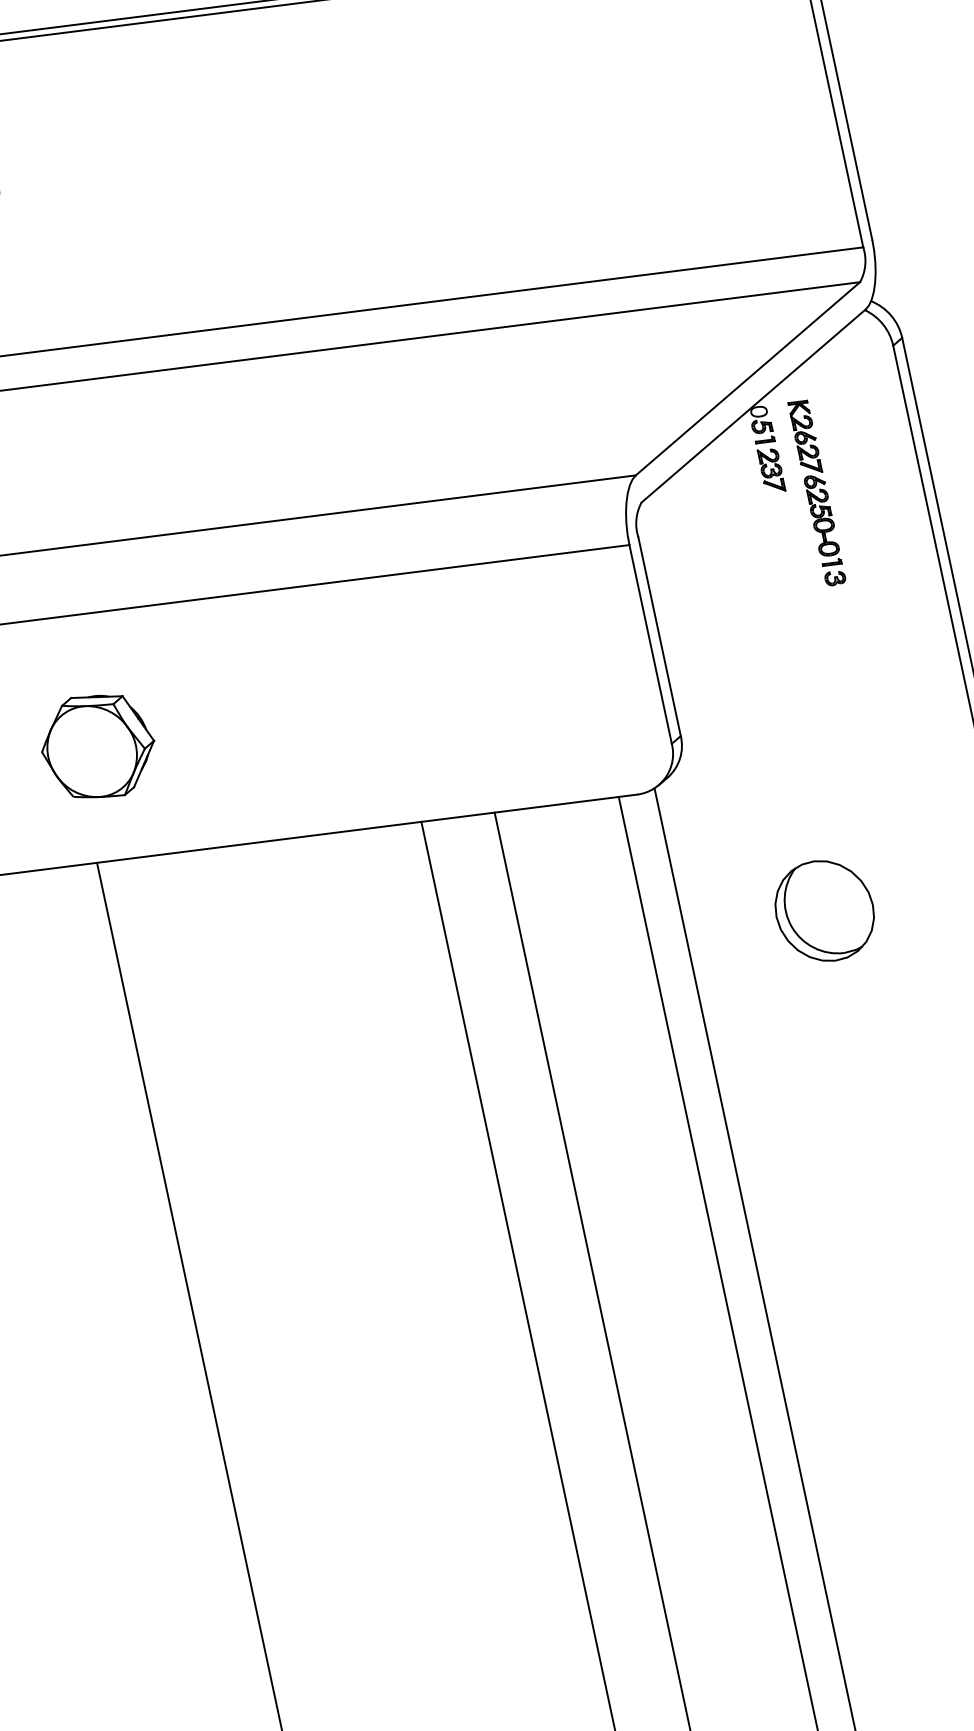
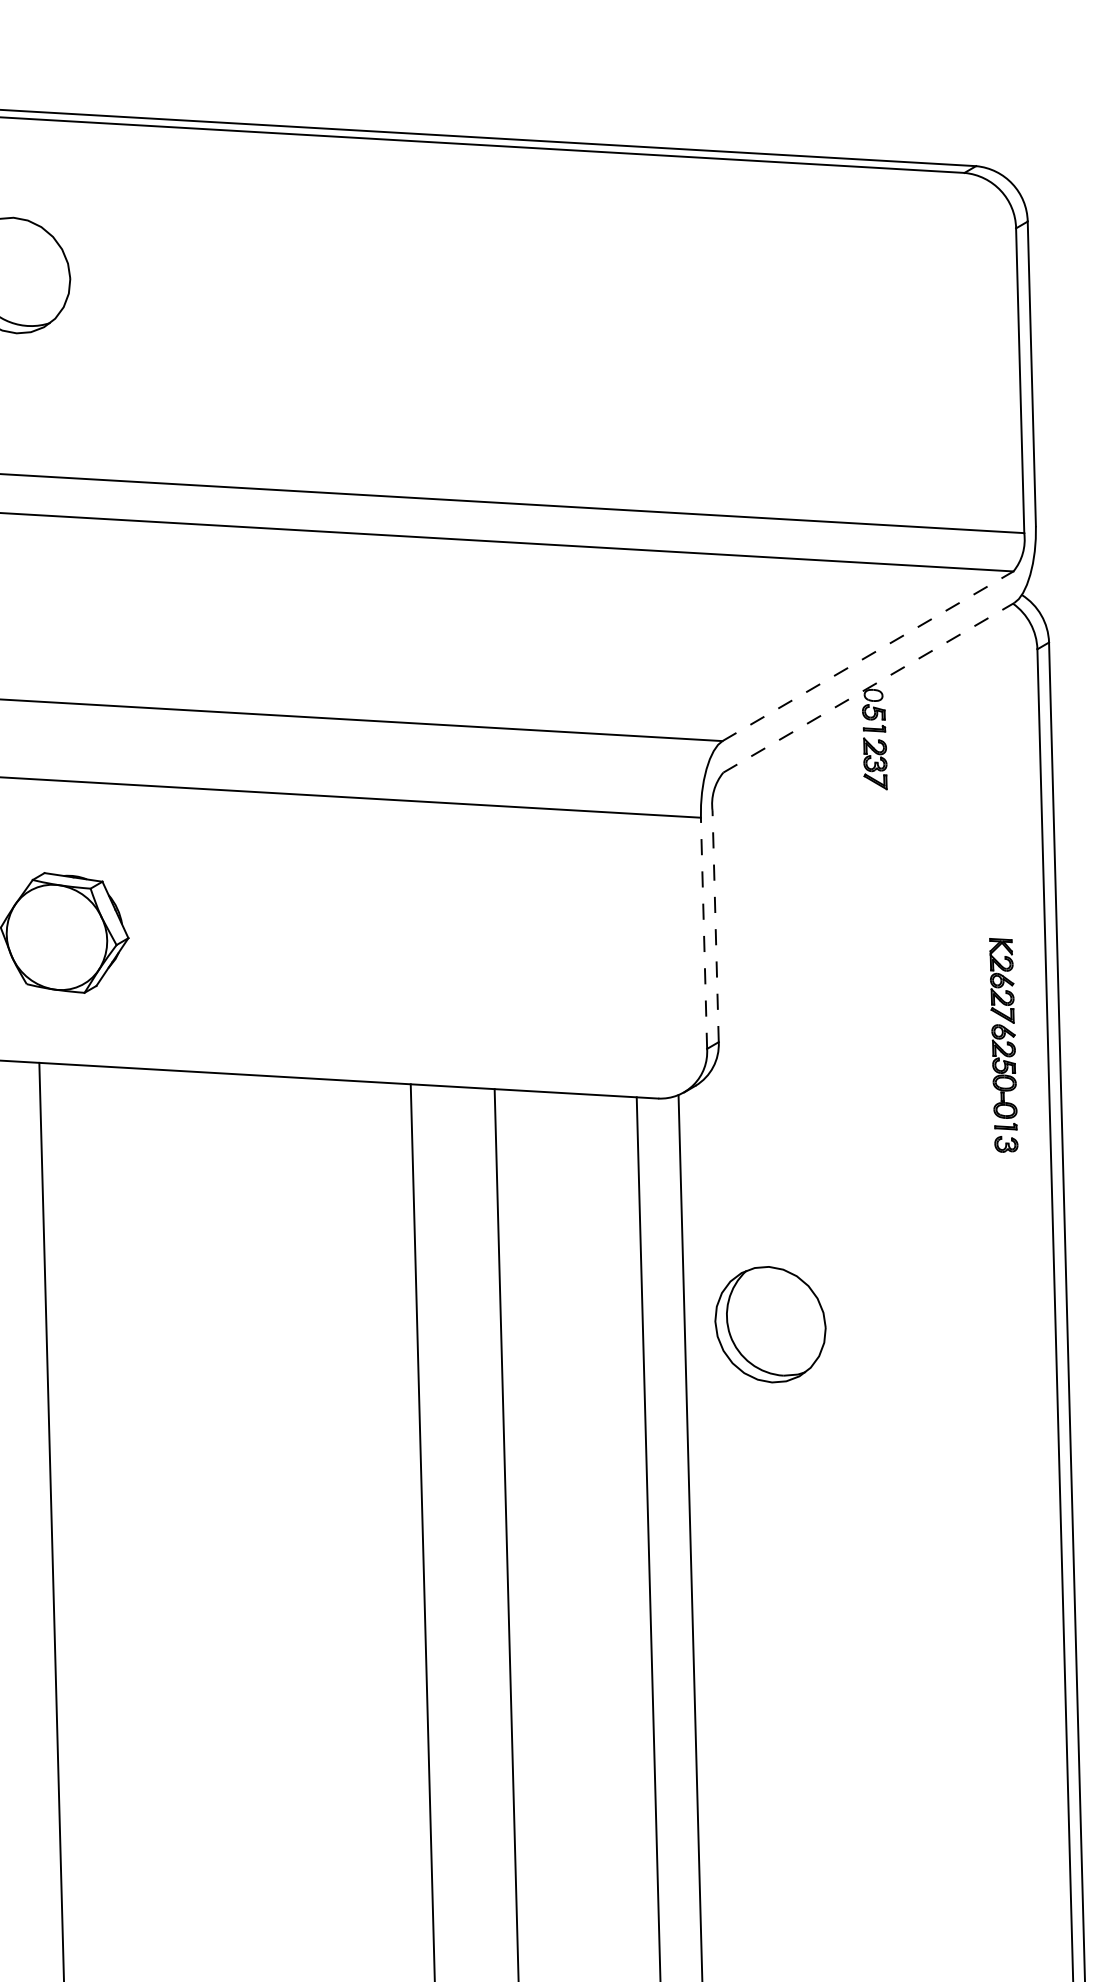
line: (748, 378) -> (868, 656), solid -> dashed
line: (754, 405) -> (869, 687), solid -> dashed
part: (816, 493) -> (1003, 1045), moved
line: (659, 636) -> (715, 926), solid -> dashed
line: (651, 644) -> (704, 933), solid -> dashed
part: (824, 910) -> (770, 1324), moved

